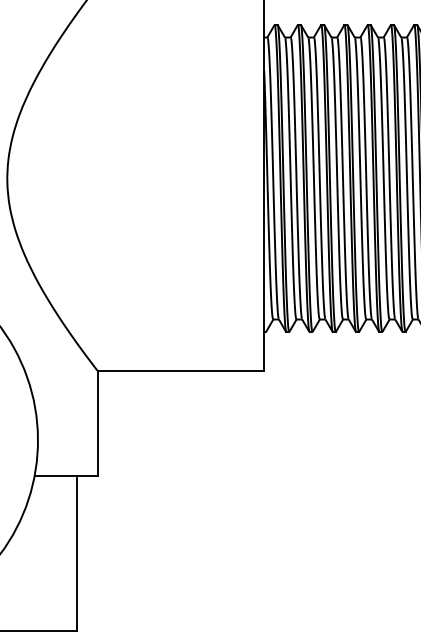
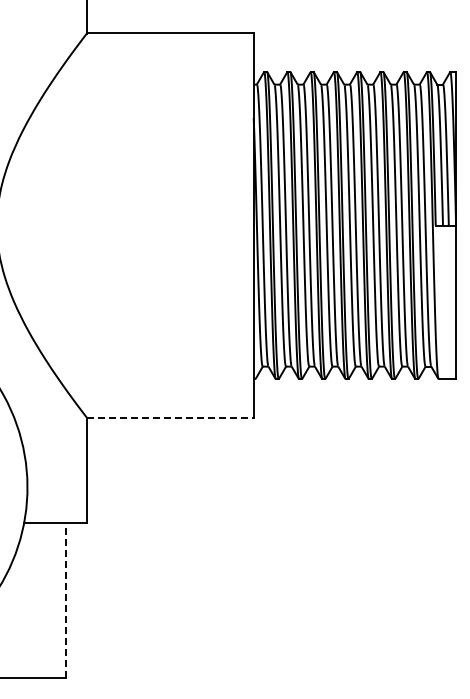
line: (181, 370) -> (170, 417), solid -> dashed
line: (77, 553) -> (66, 600), solid -> dashed

